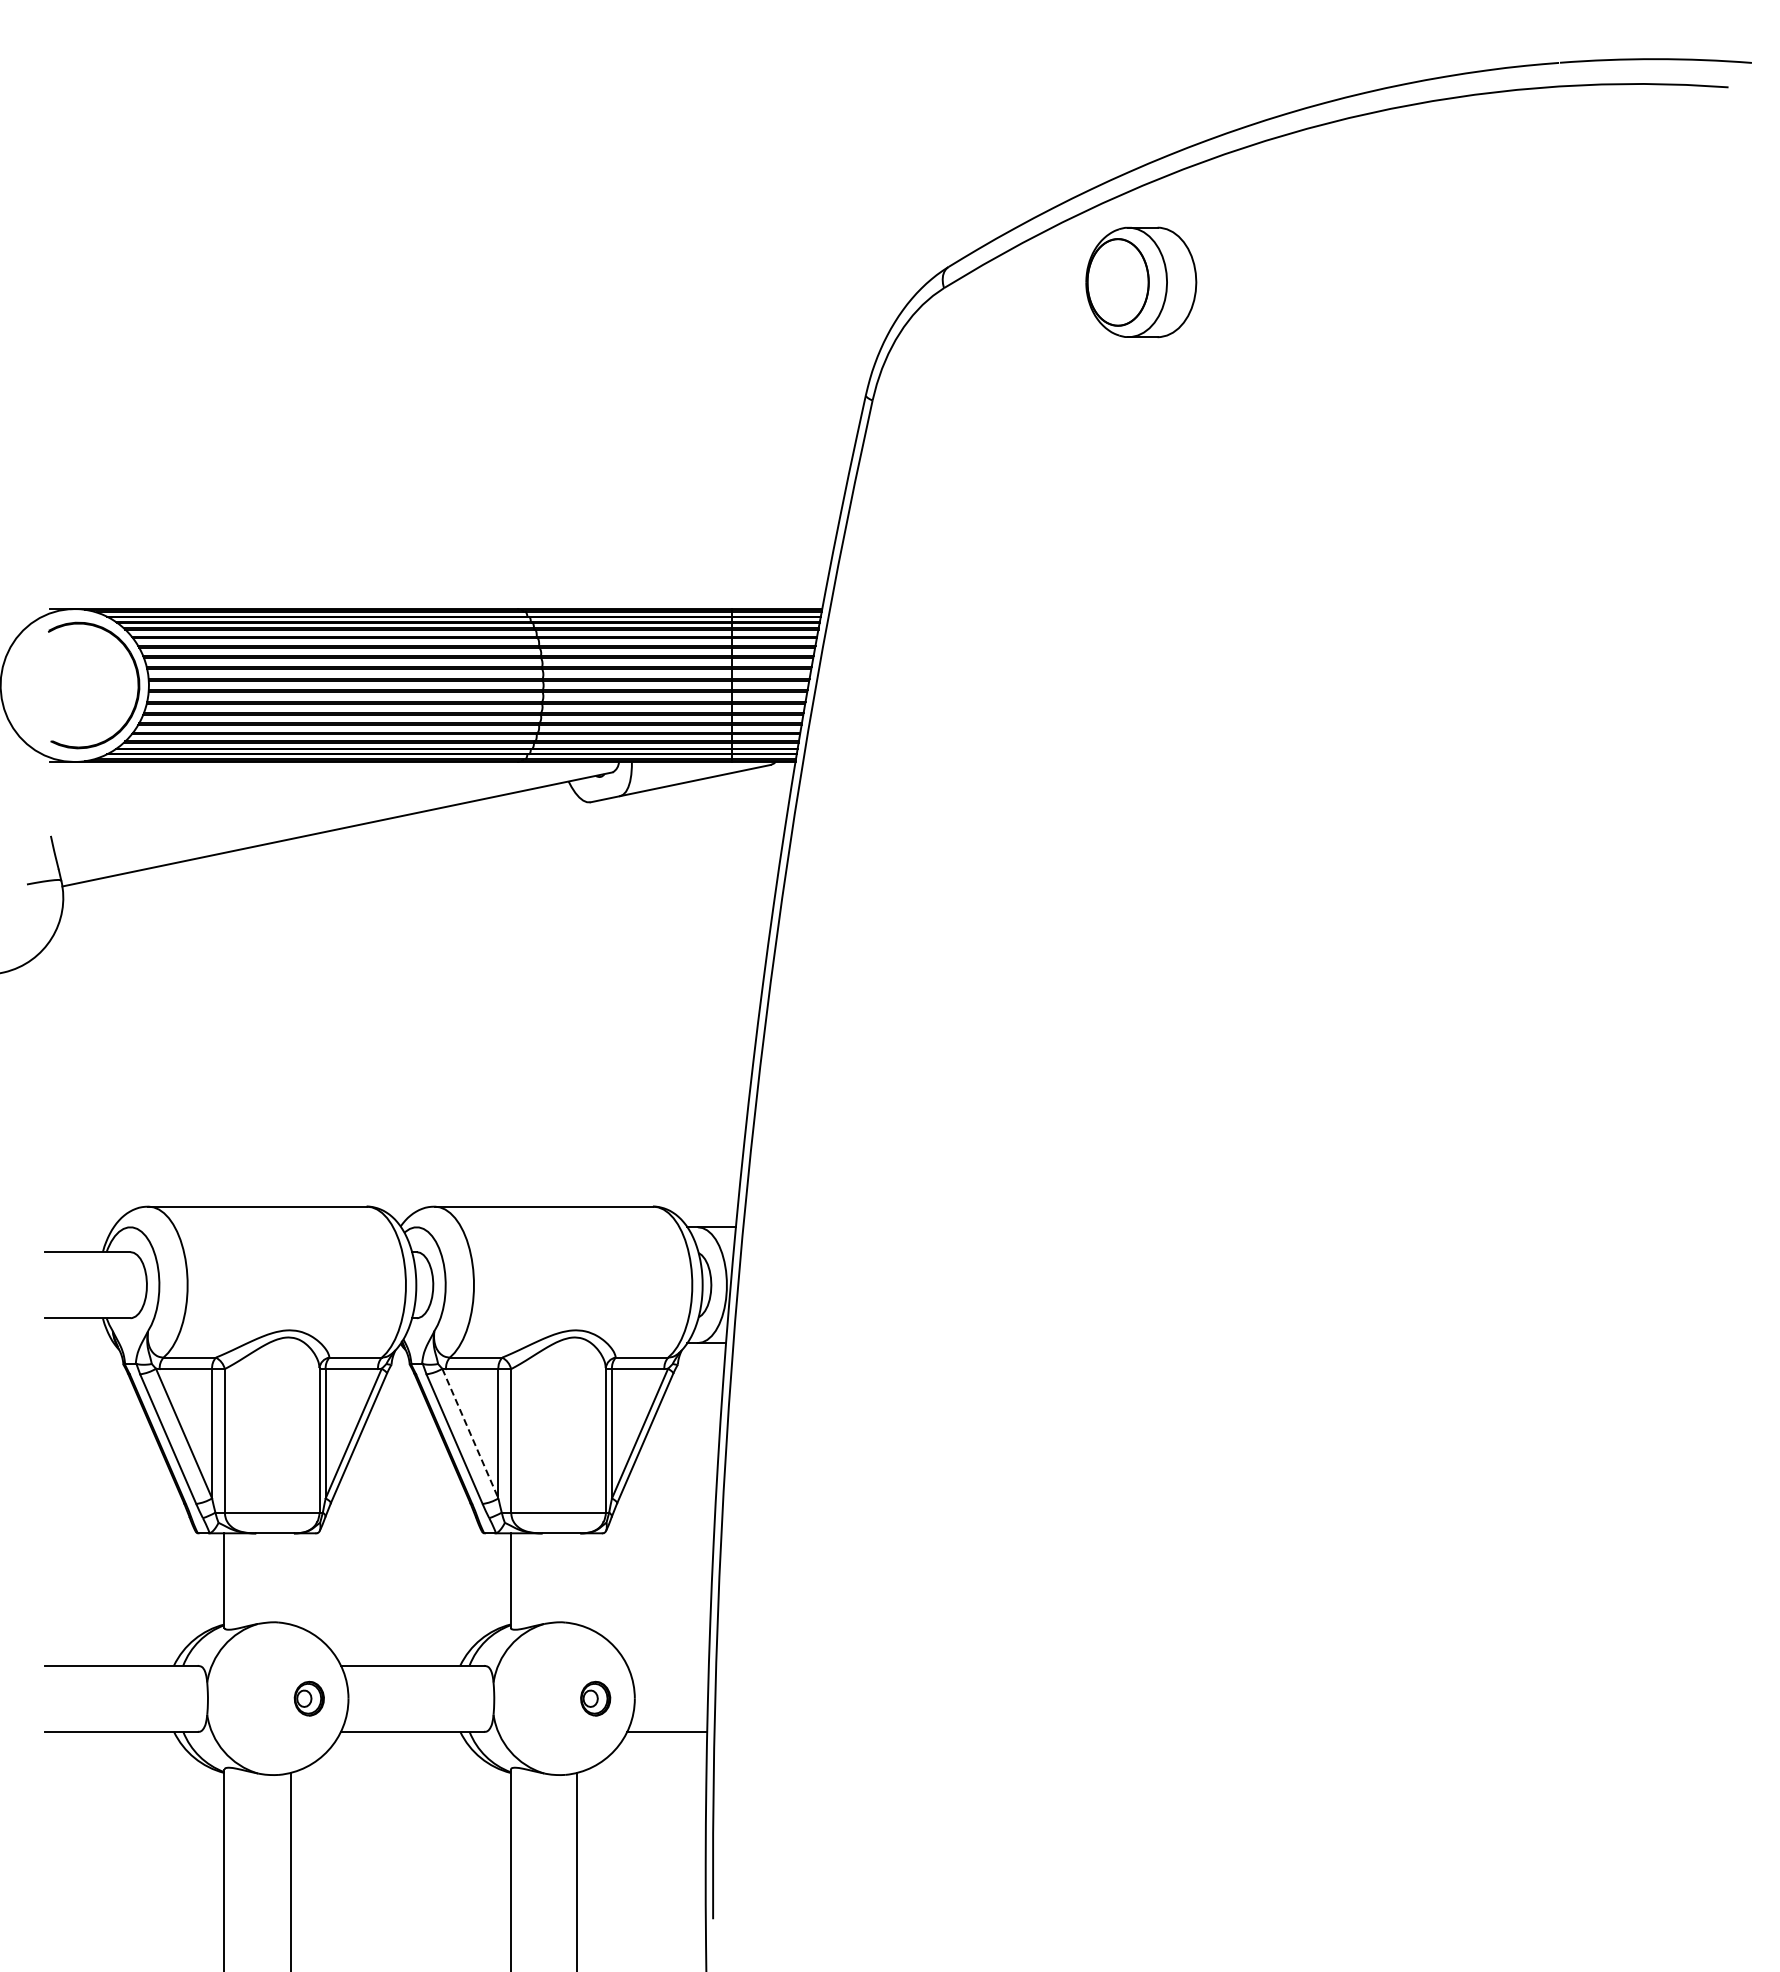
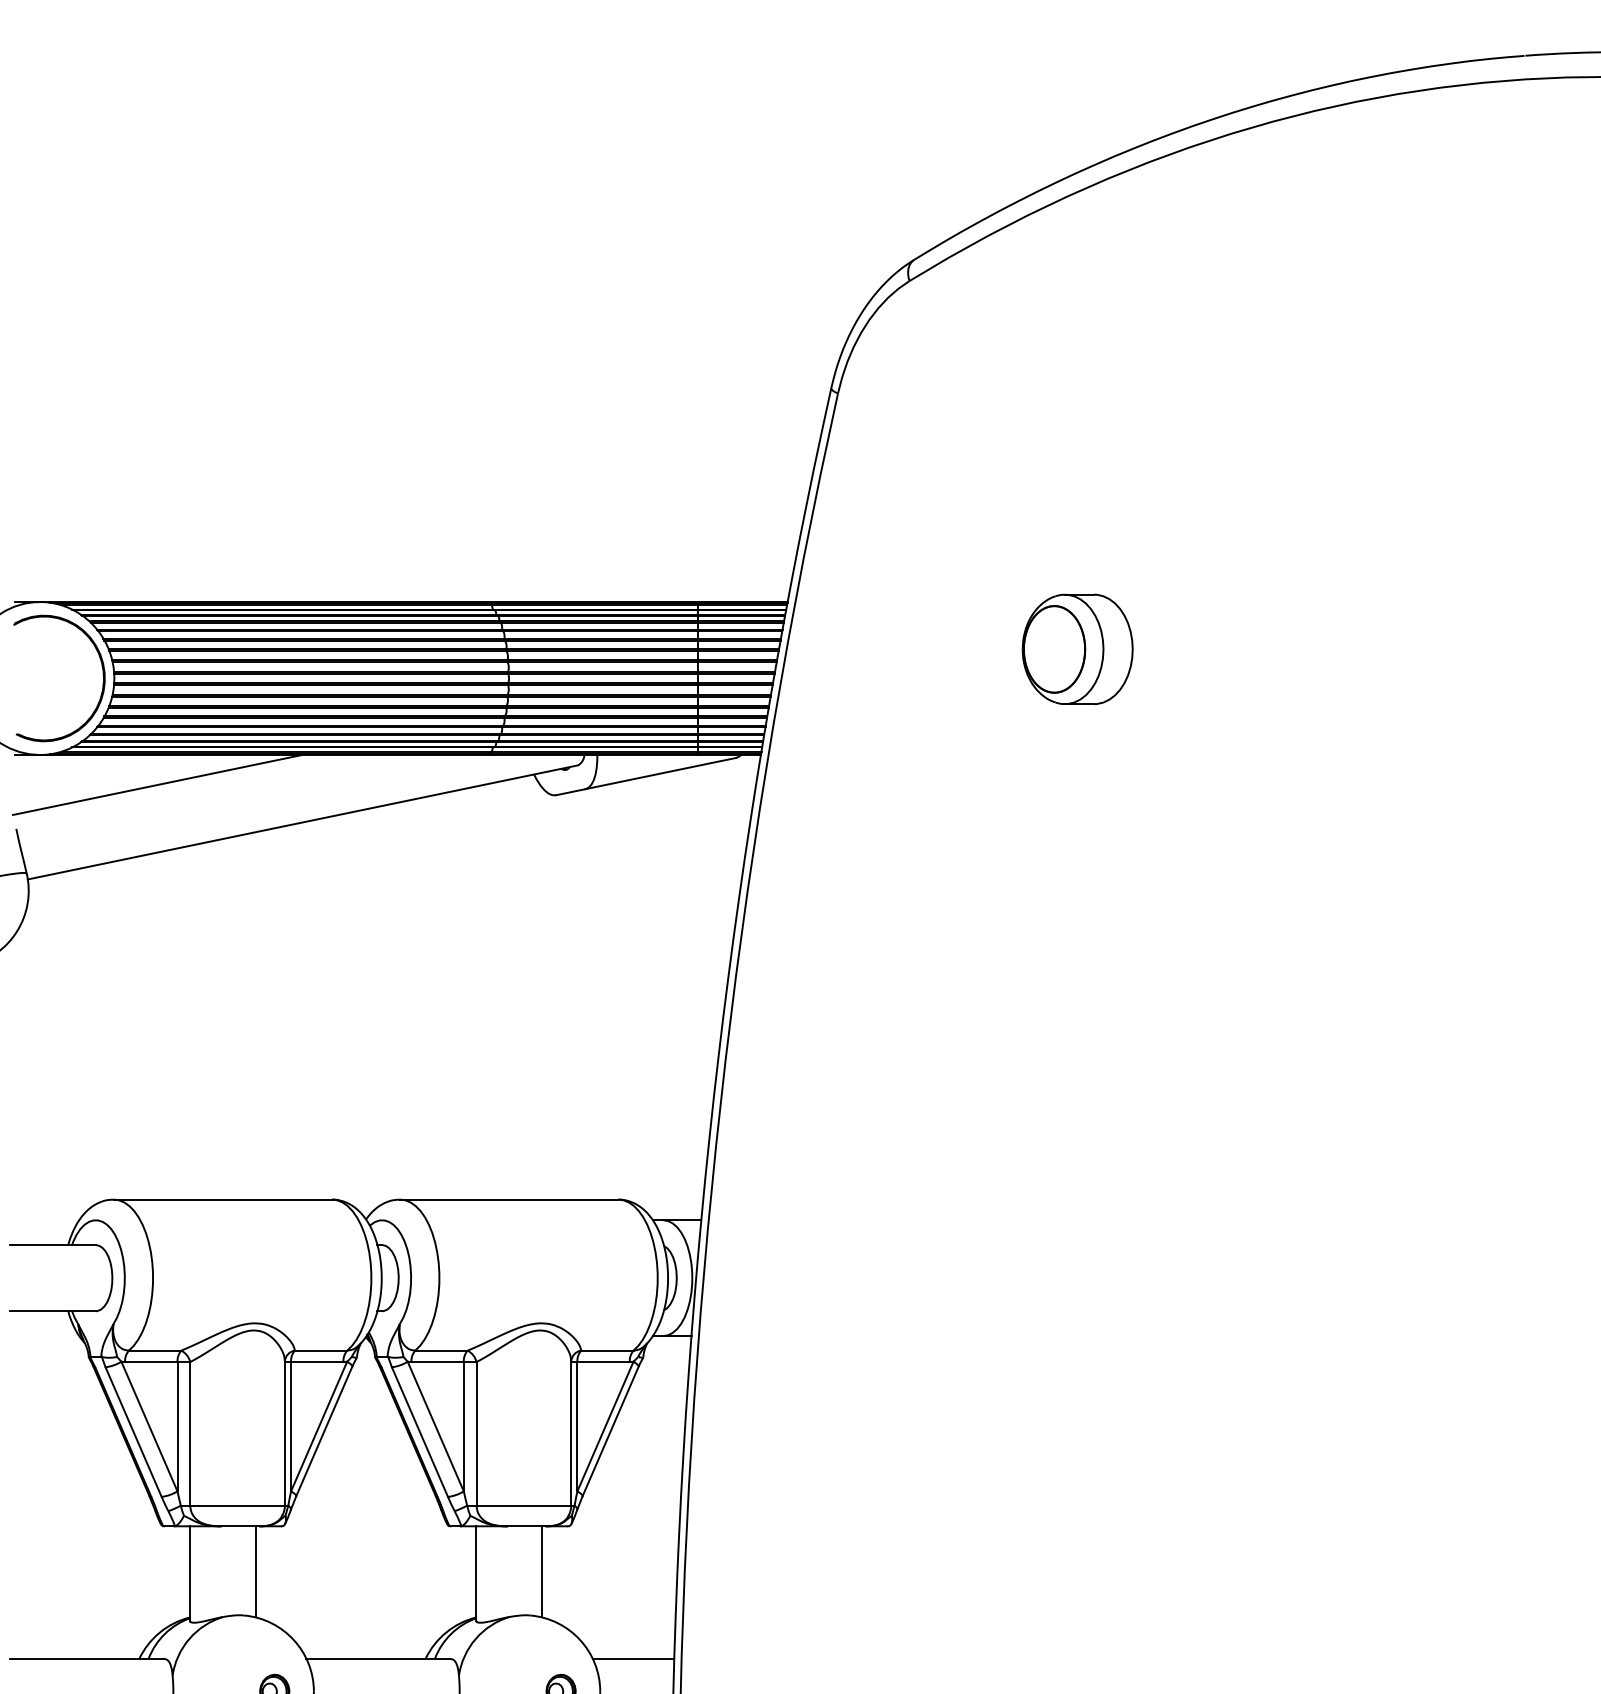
part: (1141, 282) -> (1077, 649), moved
line: (191, 792) -> (156, 785), added
line: (470, 1433) -> (435, 1426), dashed -> solid
line: (290, 1578) -> (255, 1571), added
line: (576, 1578) -> (541, 1571), added
line: (667, 1665) -> (632, 1658), added

